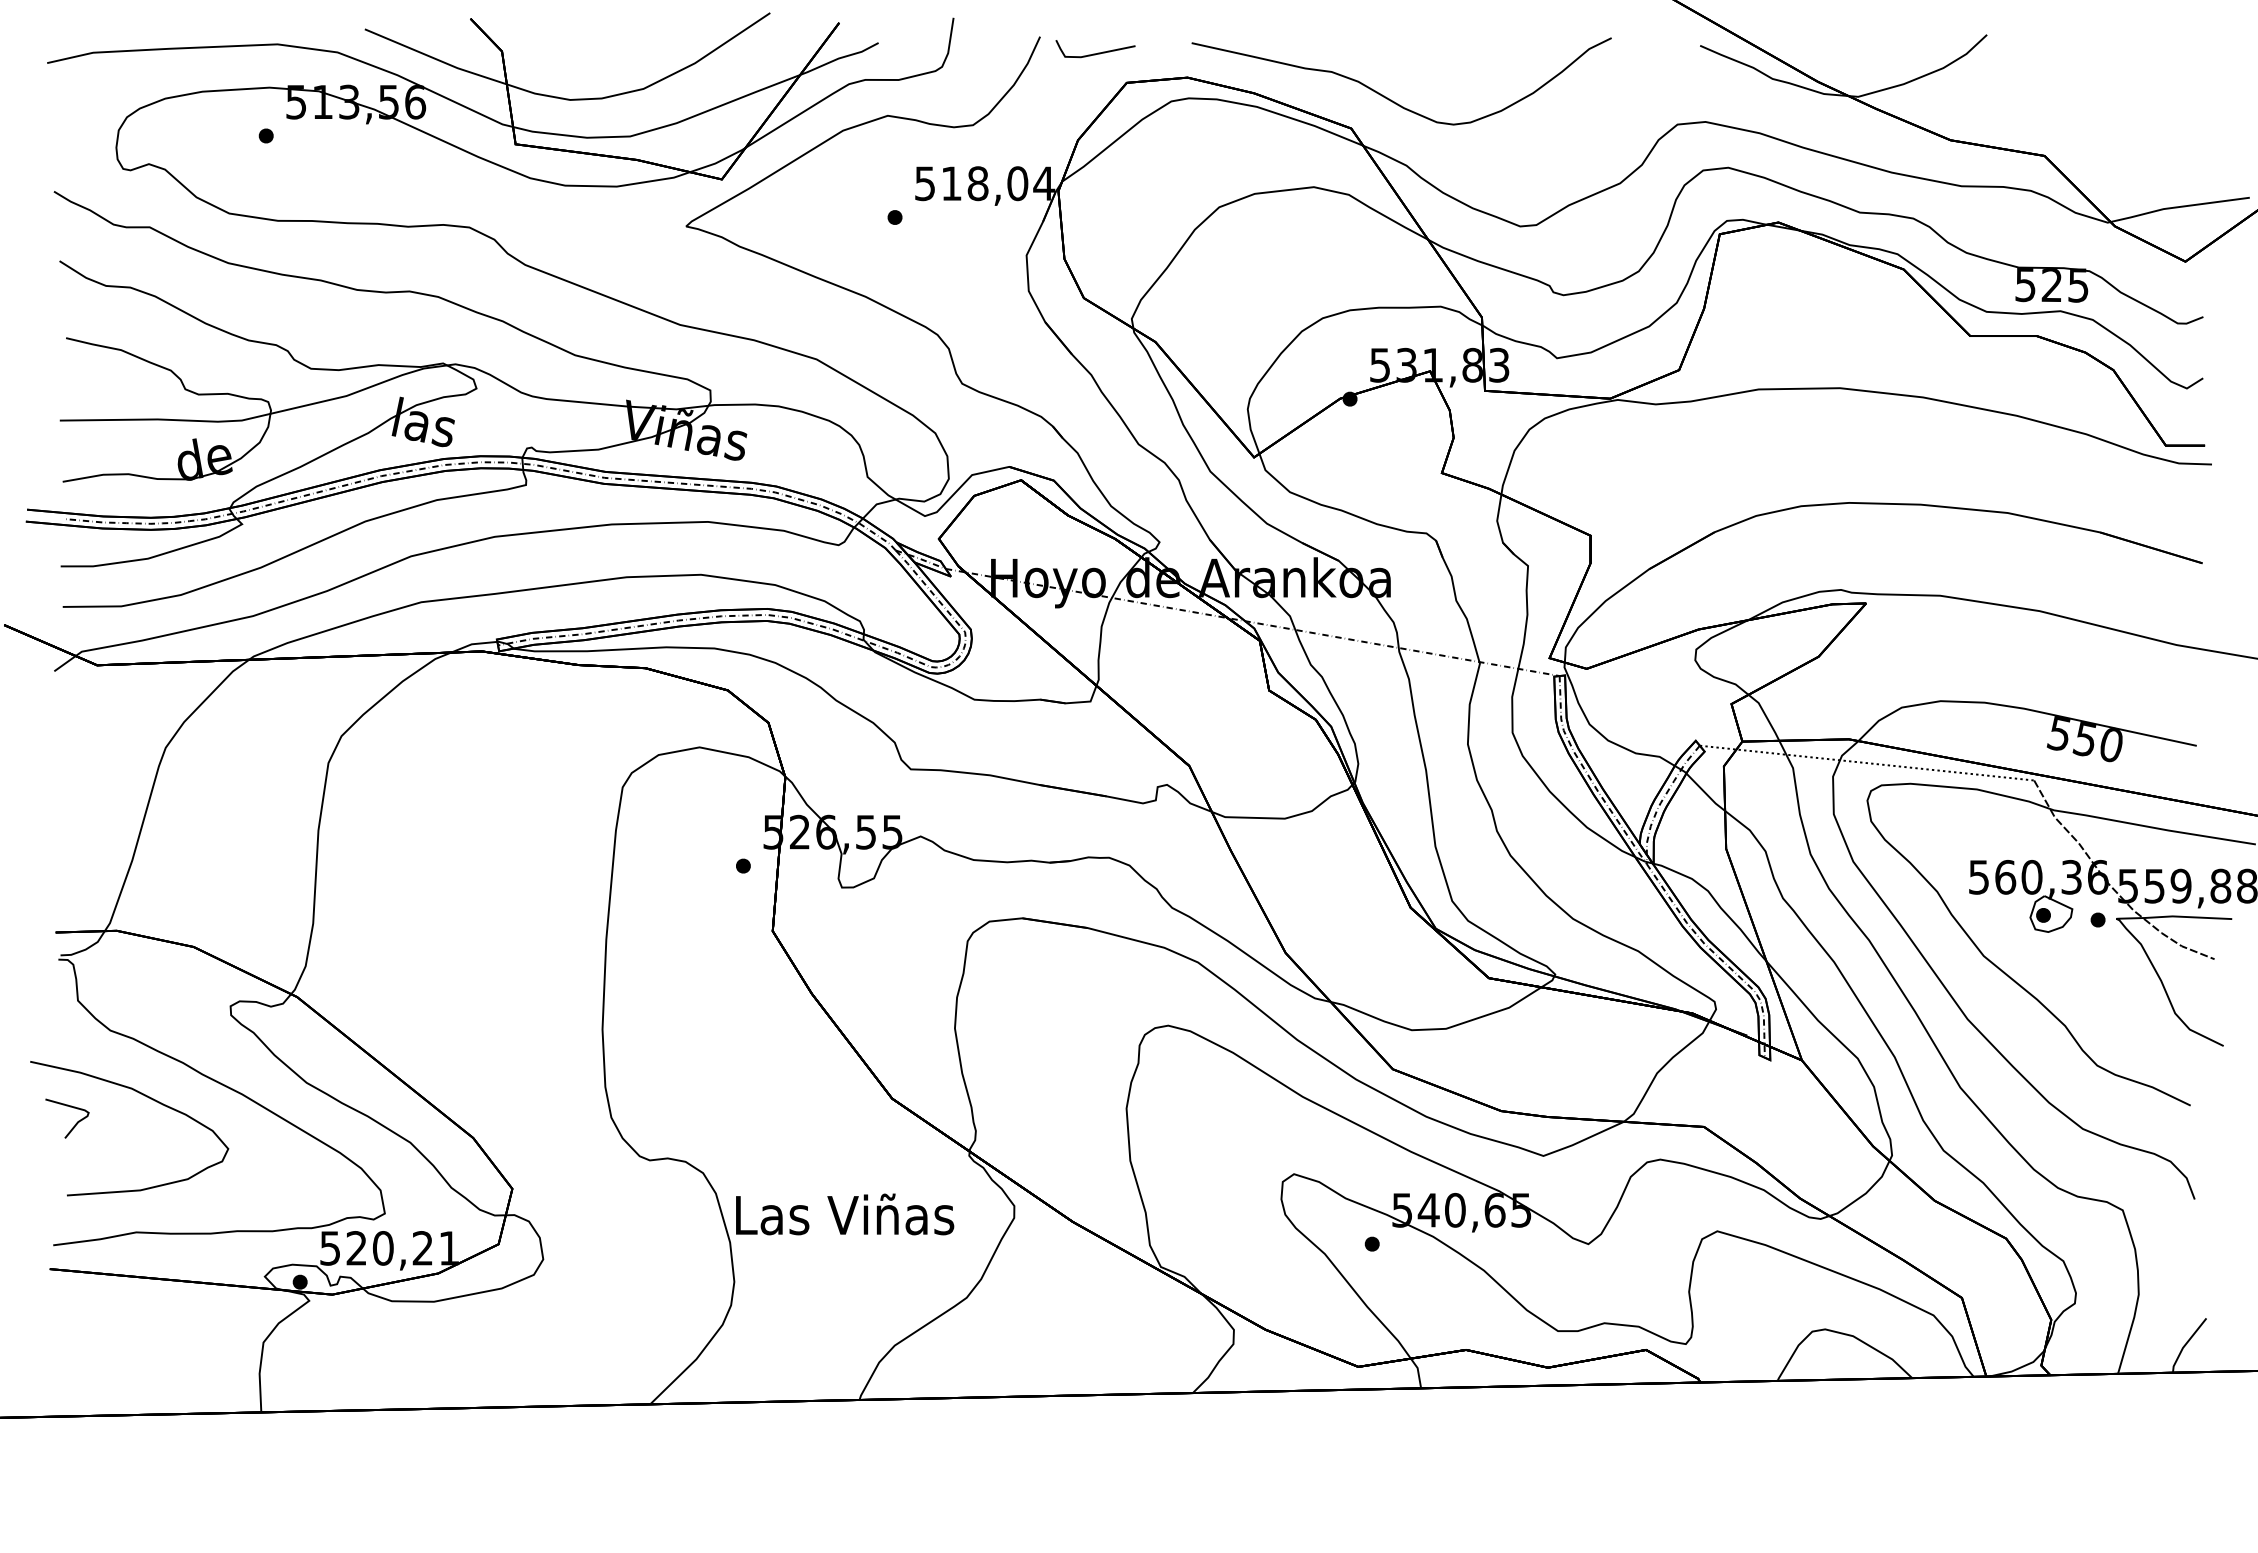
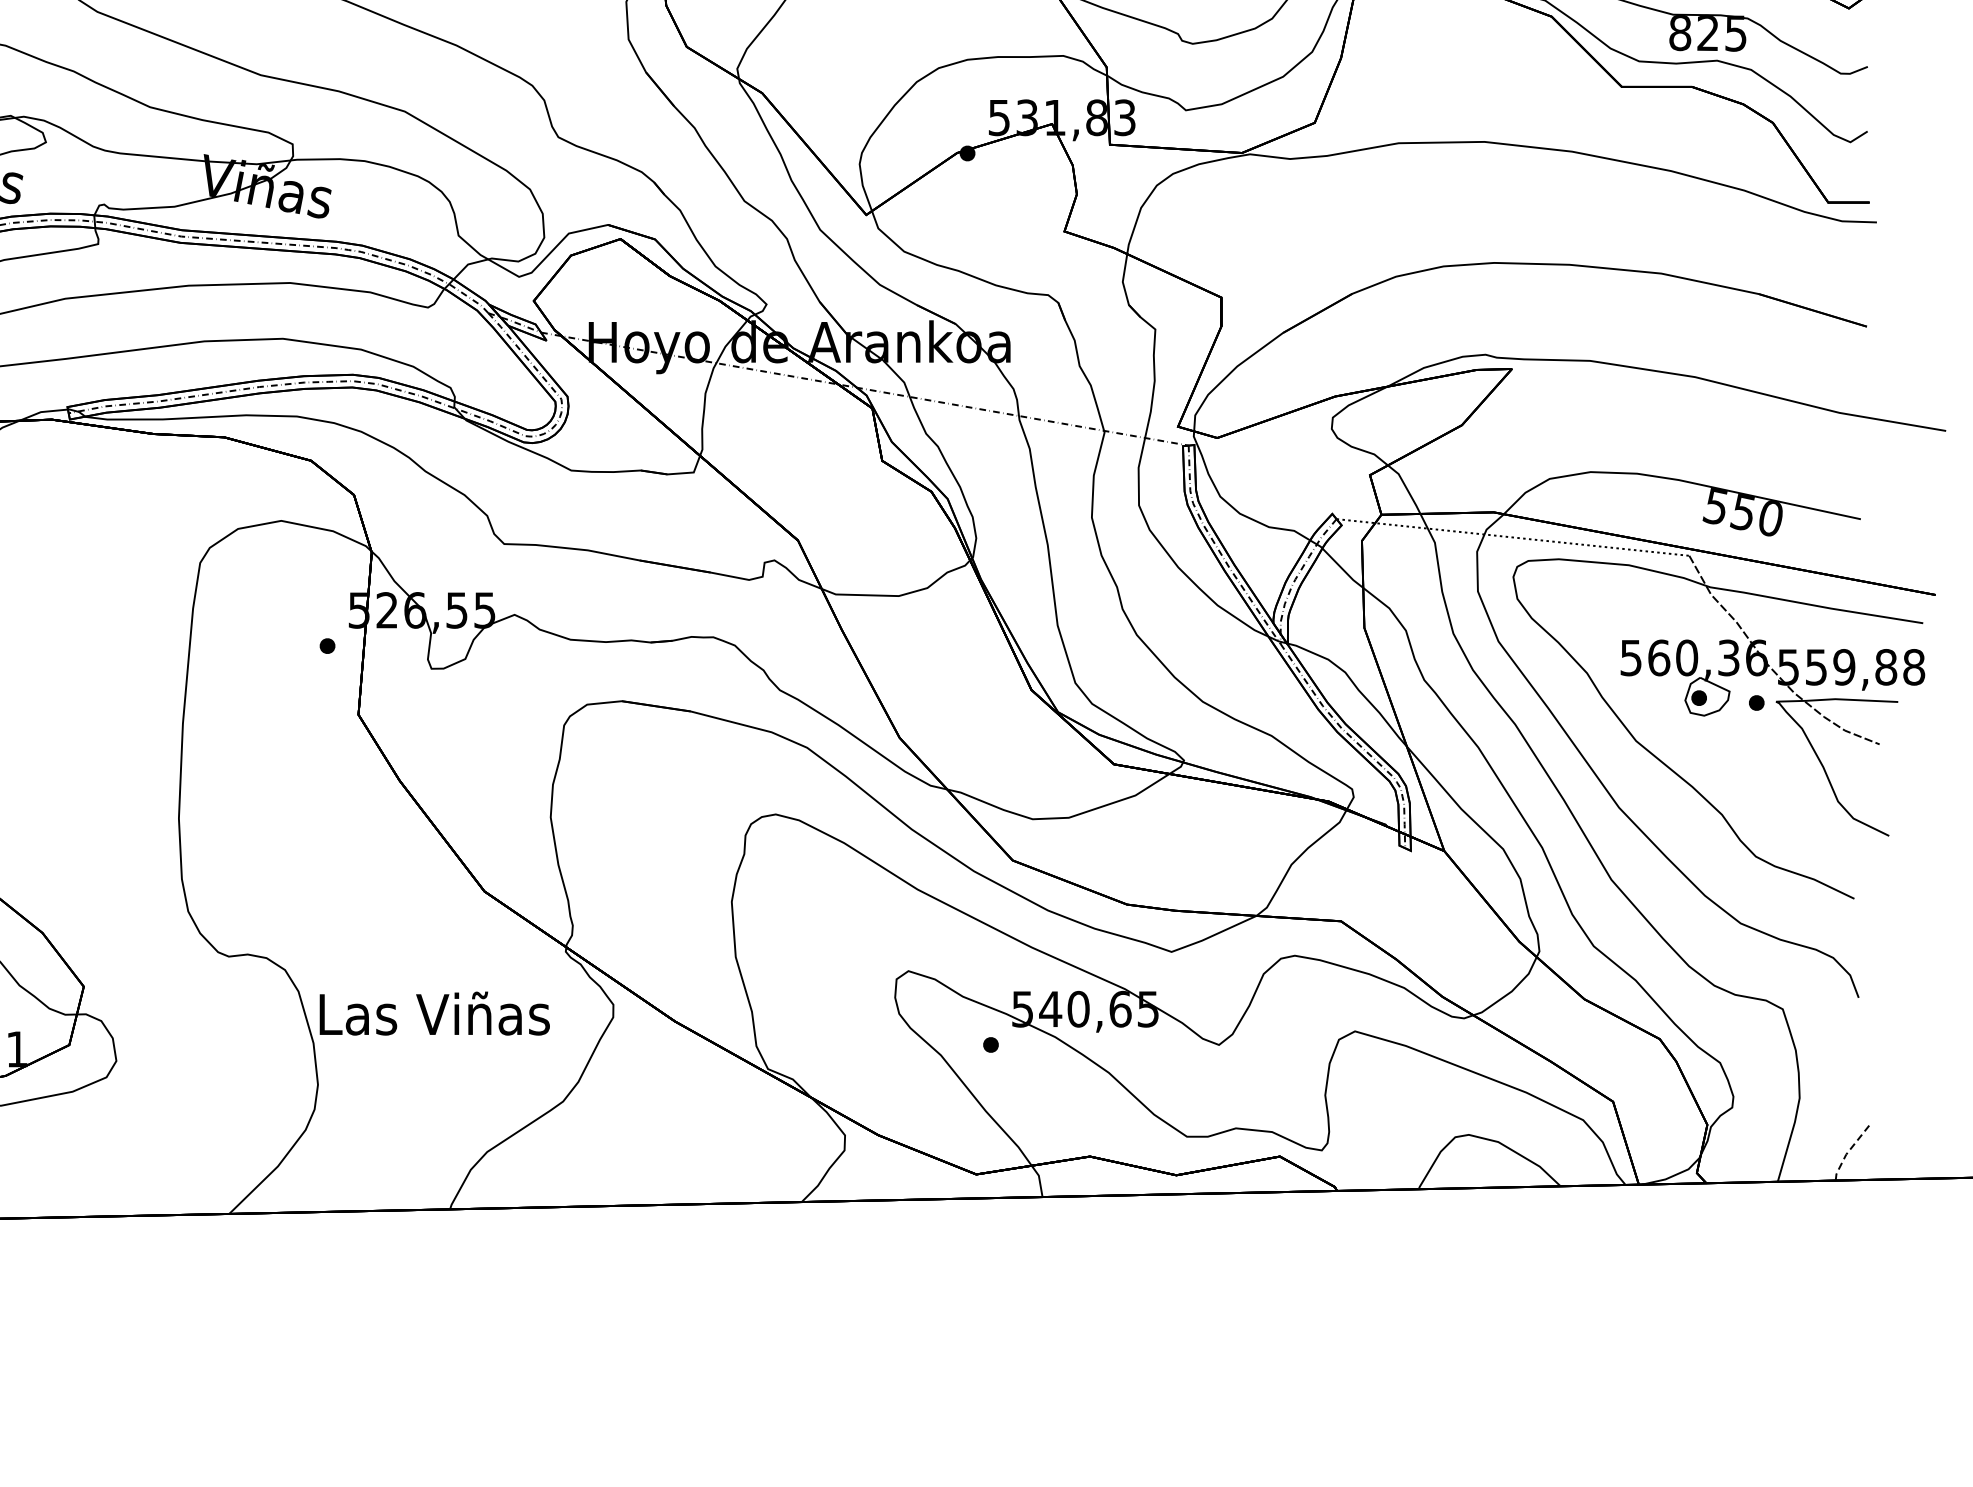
text: (2025, 285) -> (1680, 33), 525 -> 825
line: (2185, 1344) -> (1848, 1150), solid -> dashed

